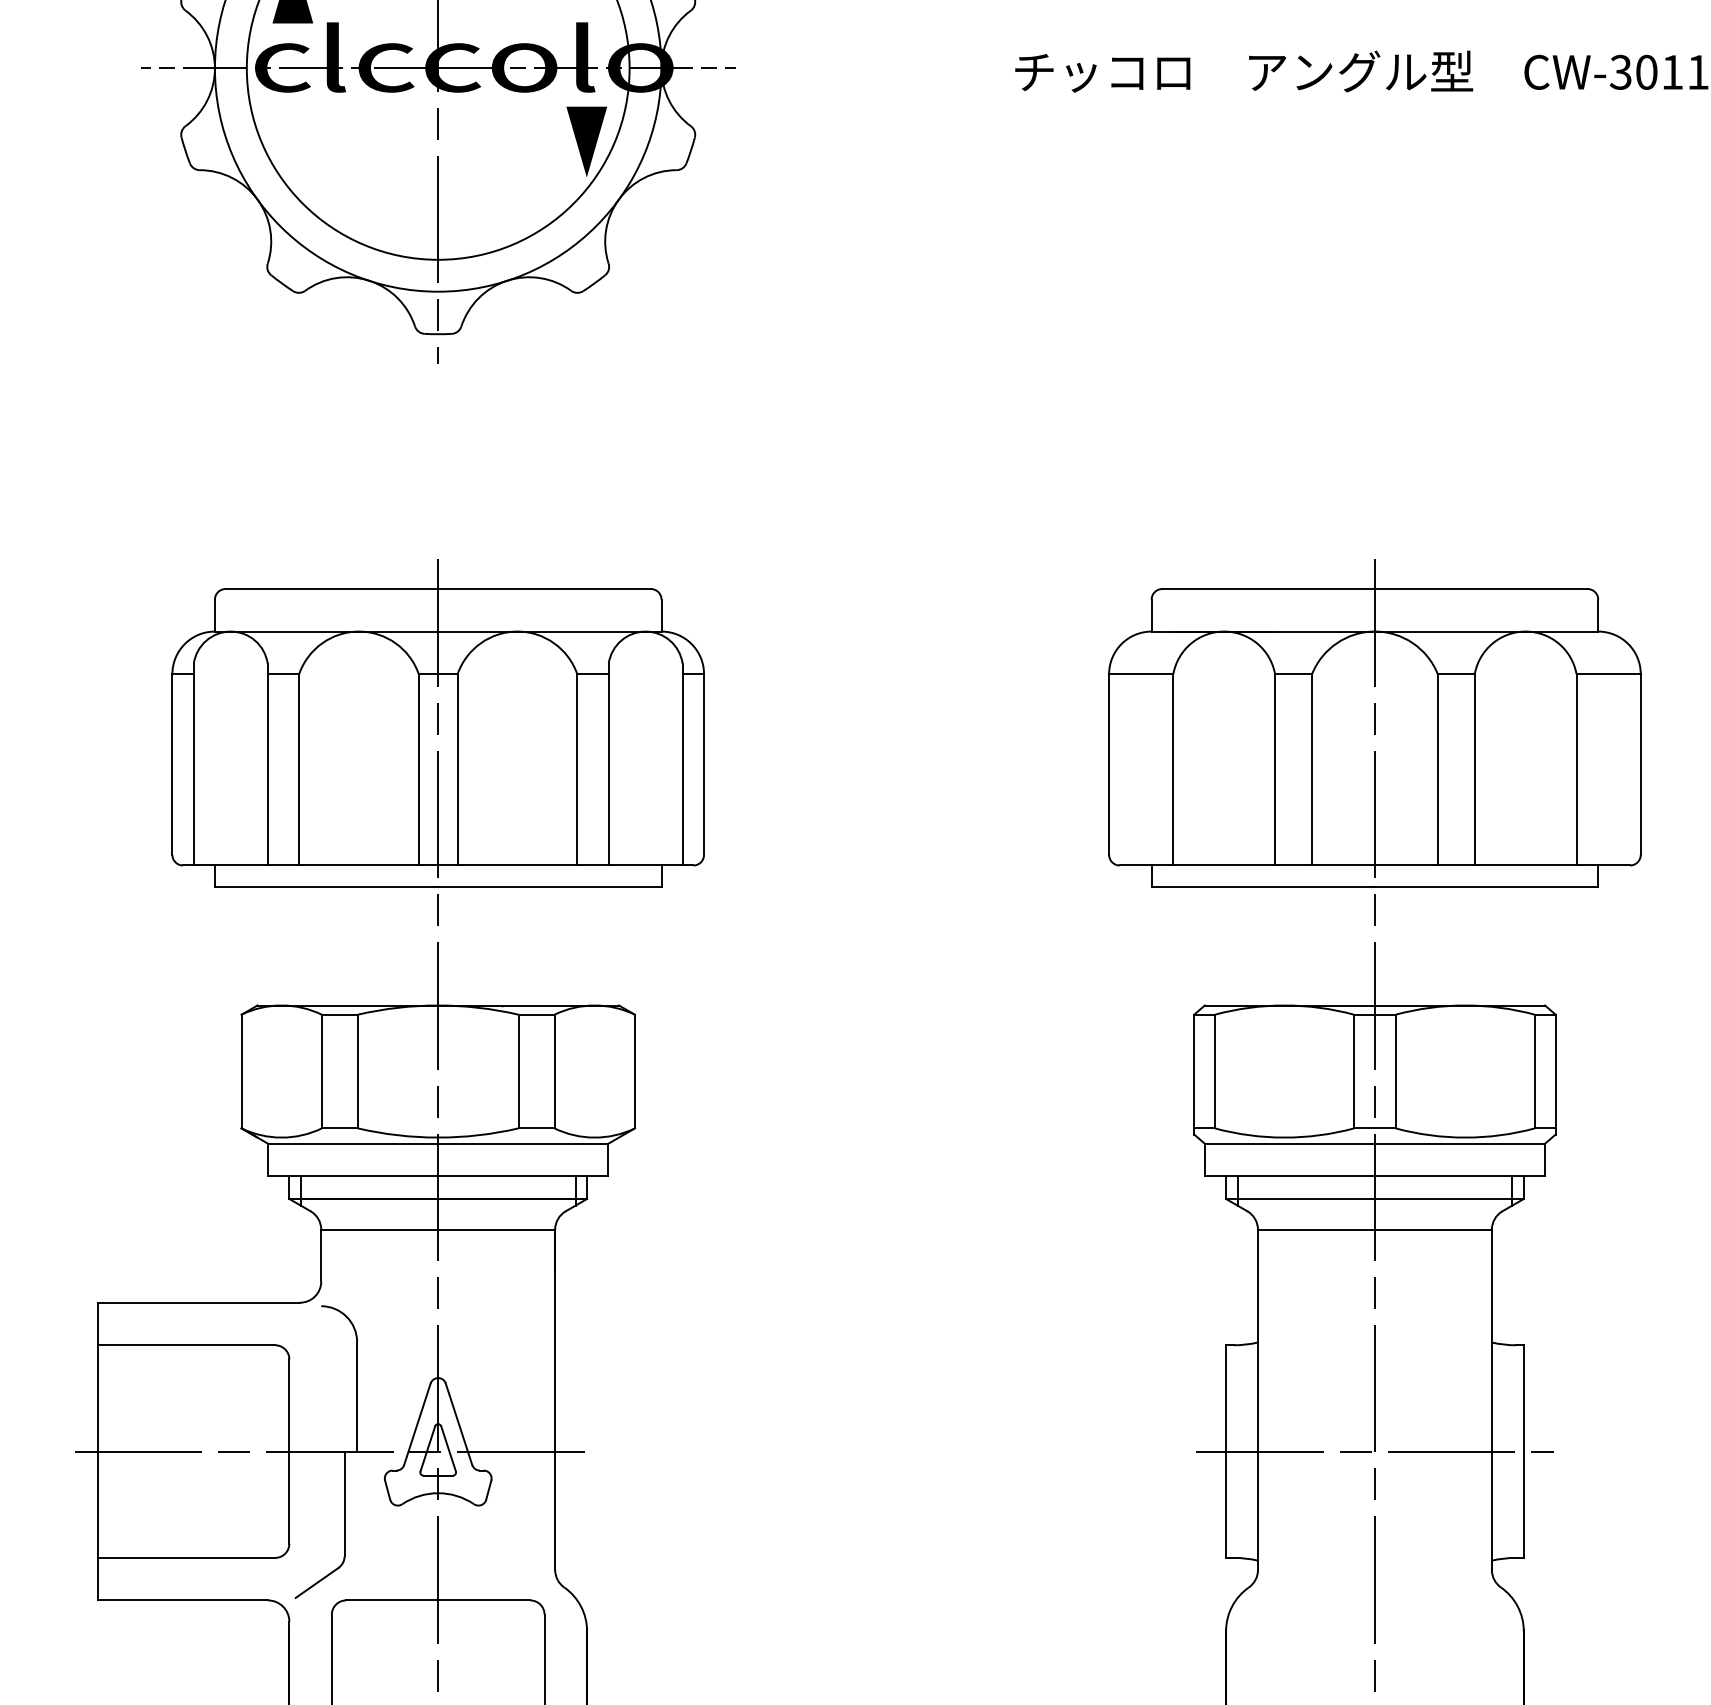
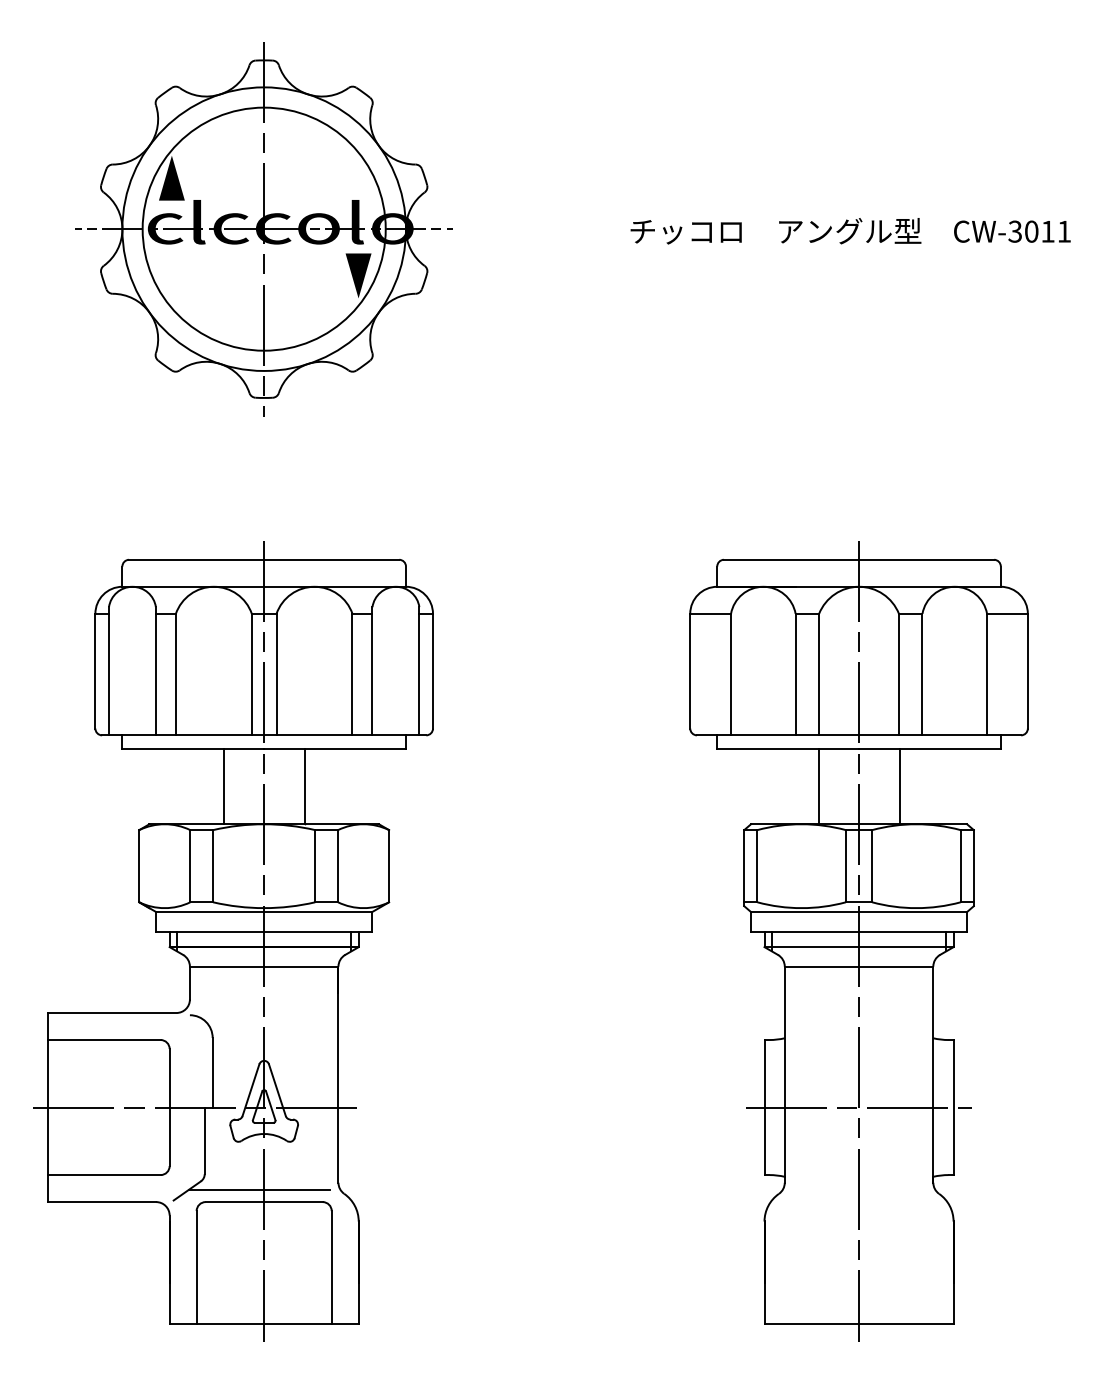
line: (374, 946) -> (223, 786), added
line: (501, 946) -> (304, 786), added
line: (1311, 946) -> (818, 786), added
line: (1438, 946) -> (899, 786), added
line: (430, 1580) -> (259, 1189), added

